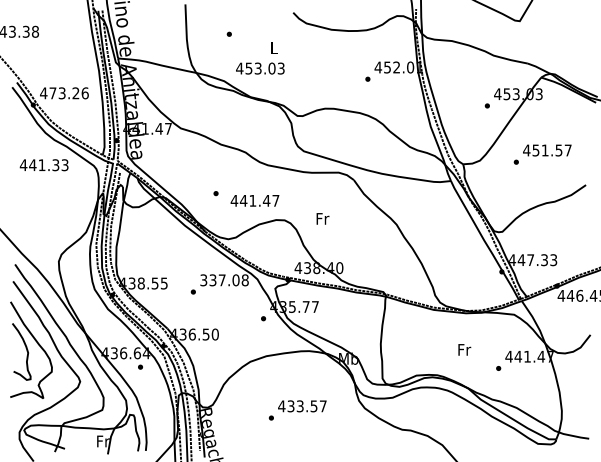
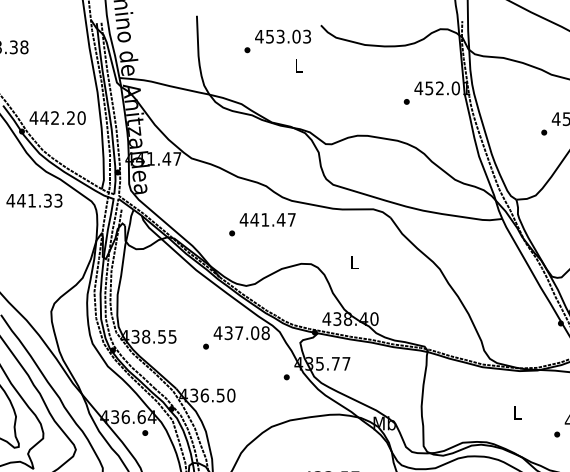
text: (260, 68) -> (283, 36), moved
text: (68, 93) -> (62, 118), 473.26 -> 442.20
text: (254, 200) -> (267, 219), moved
text: (322, 218) -> (354, 262), Fr -> L
text: (203, 280) -> (217, 333), 337.08 -> 437.08
text: (464, 349) -> (517, 412), Fr -> L

